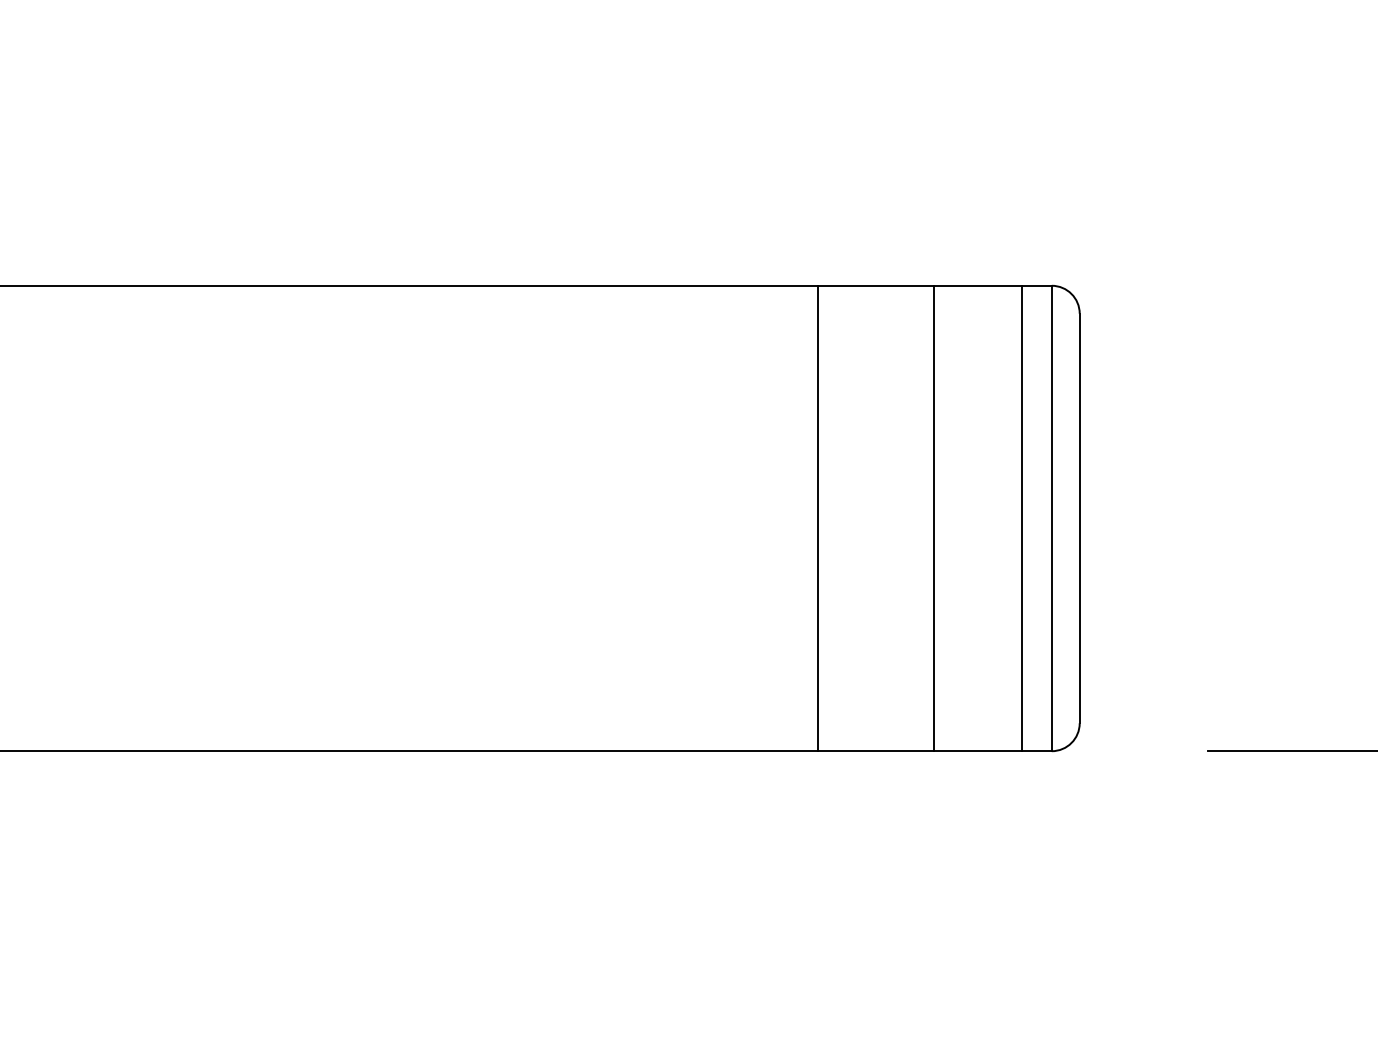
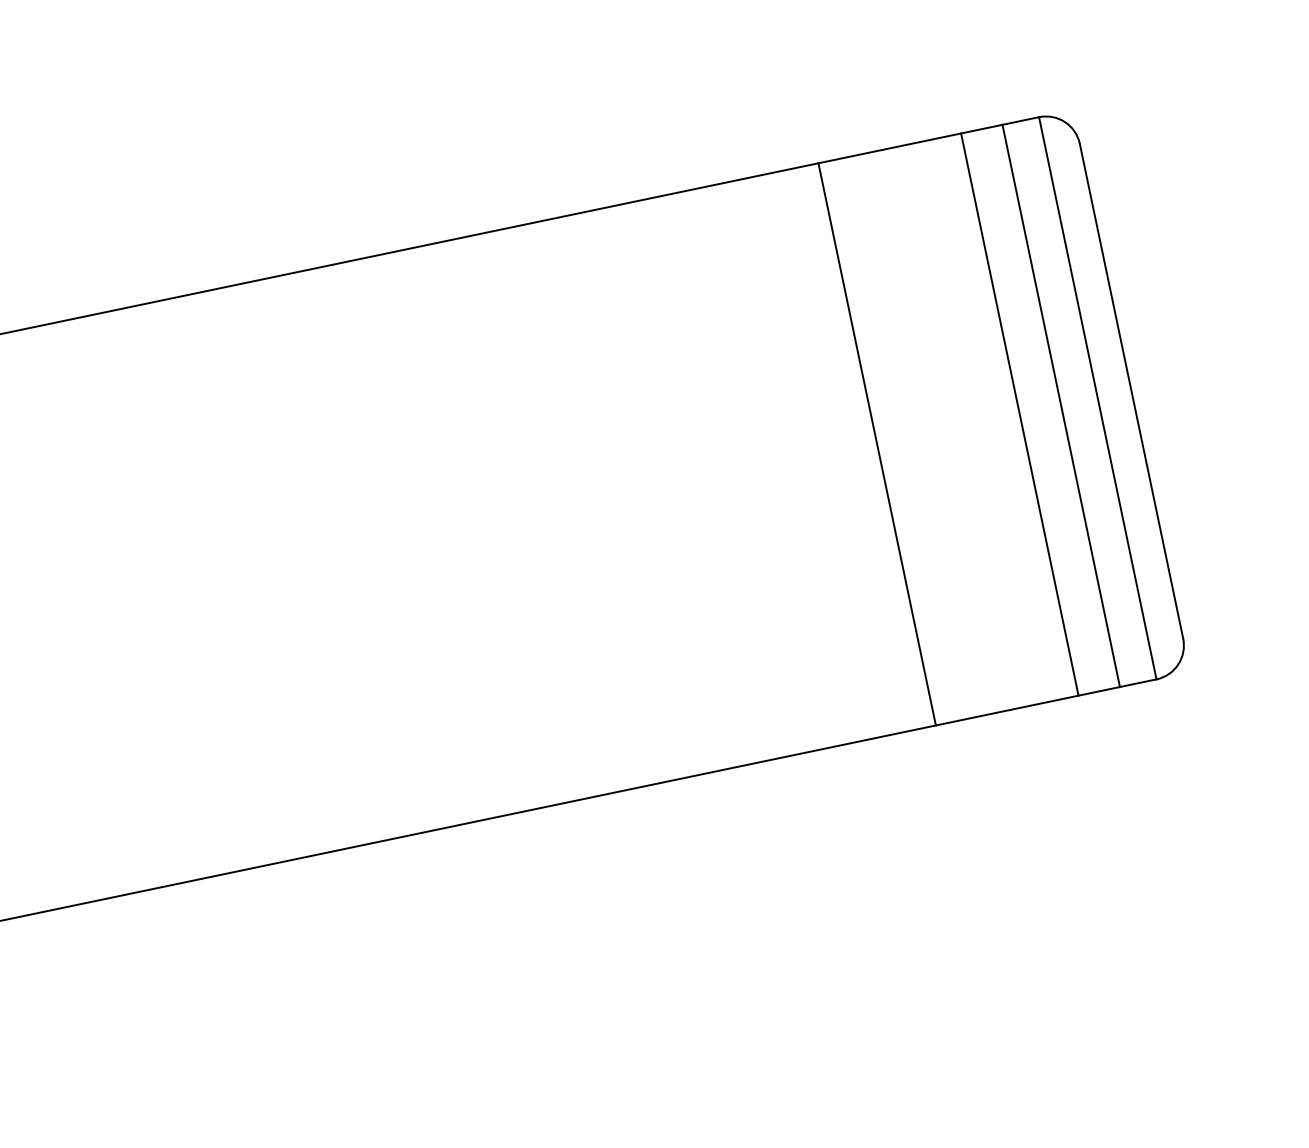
line: (818, 518) -> (877, 444), moved
line: (934, 518) -> (1020, 414), moved

